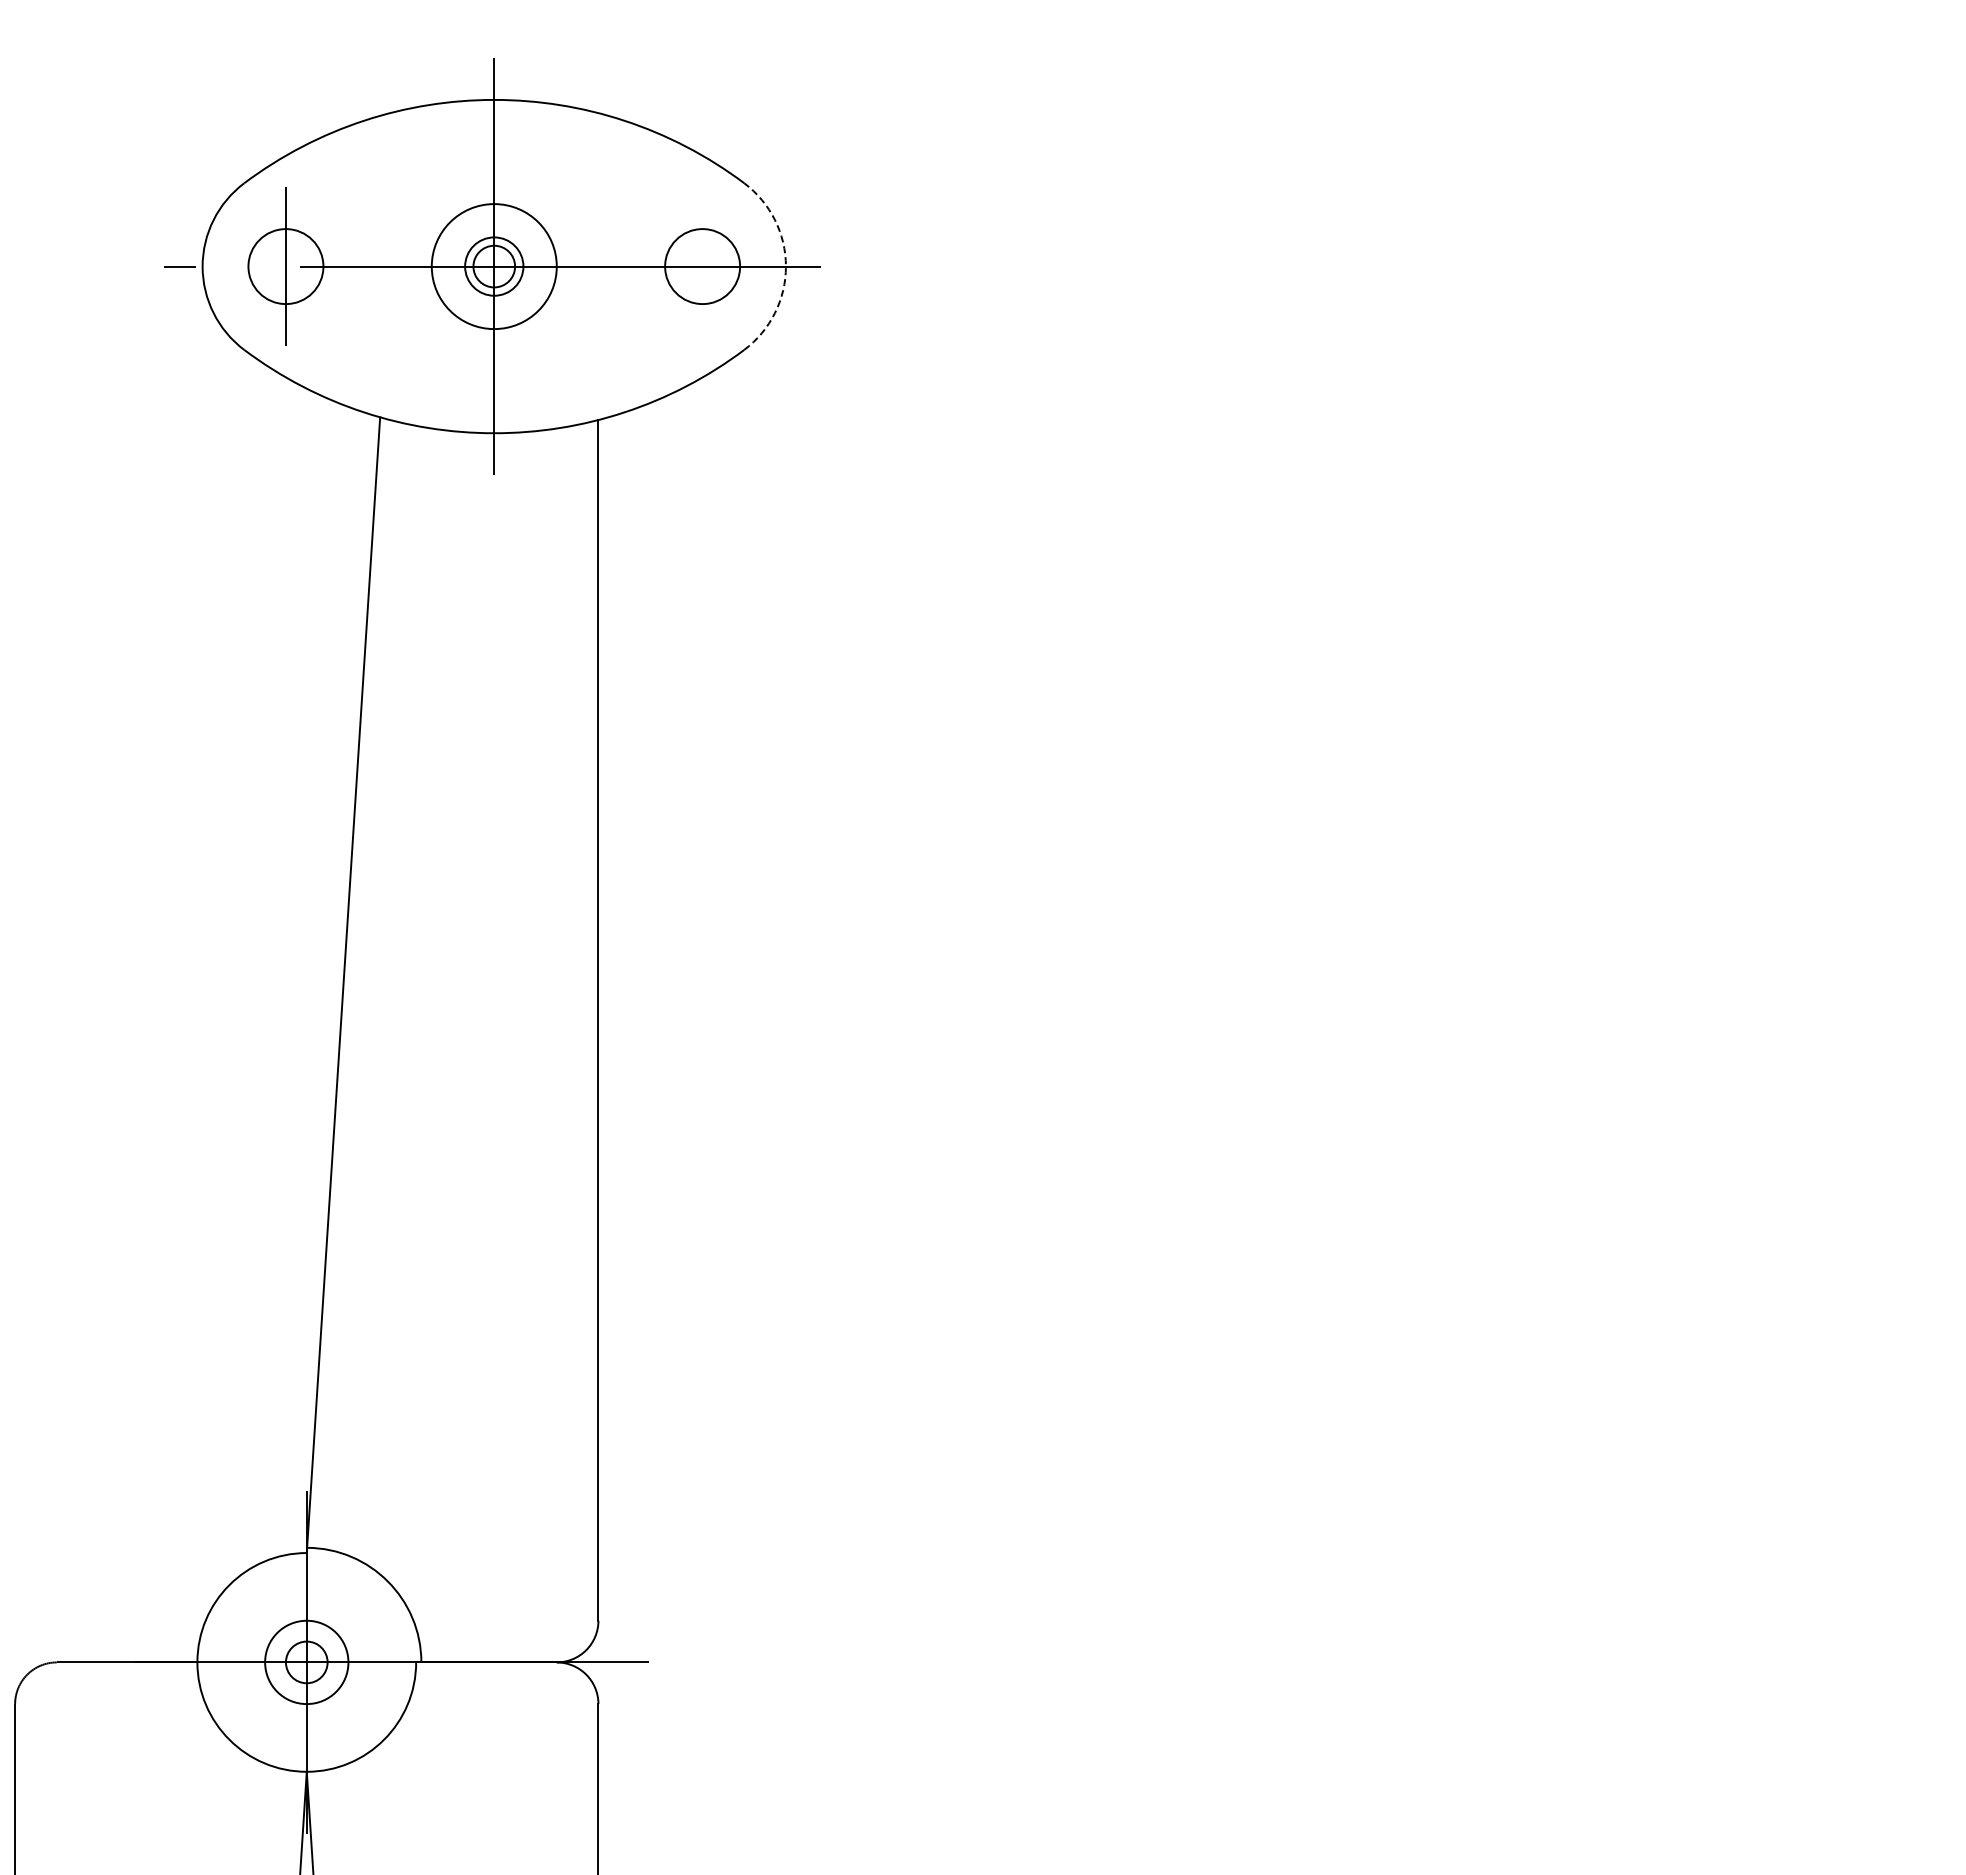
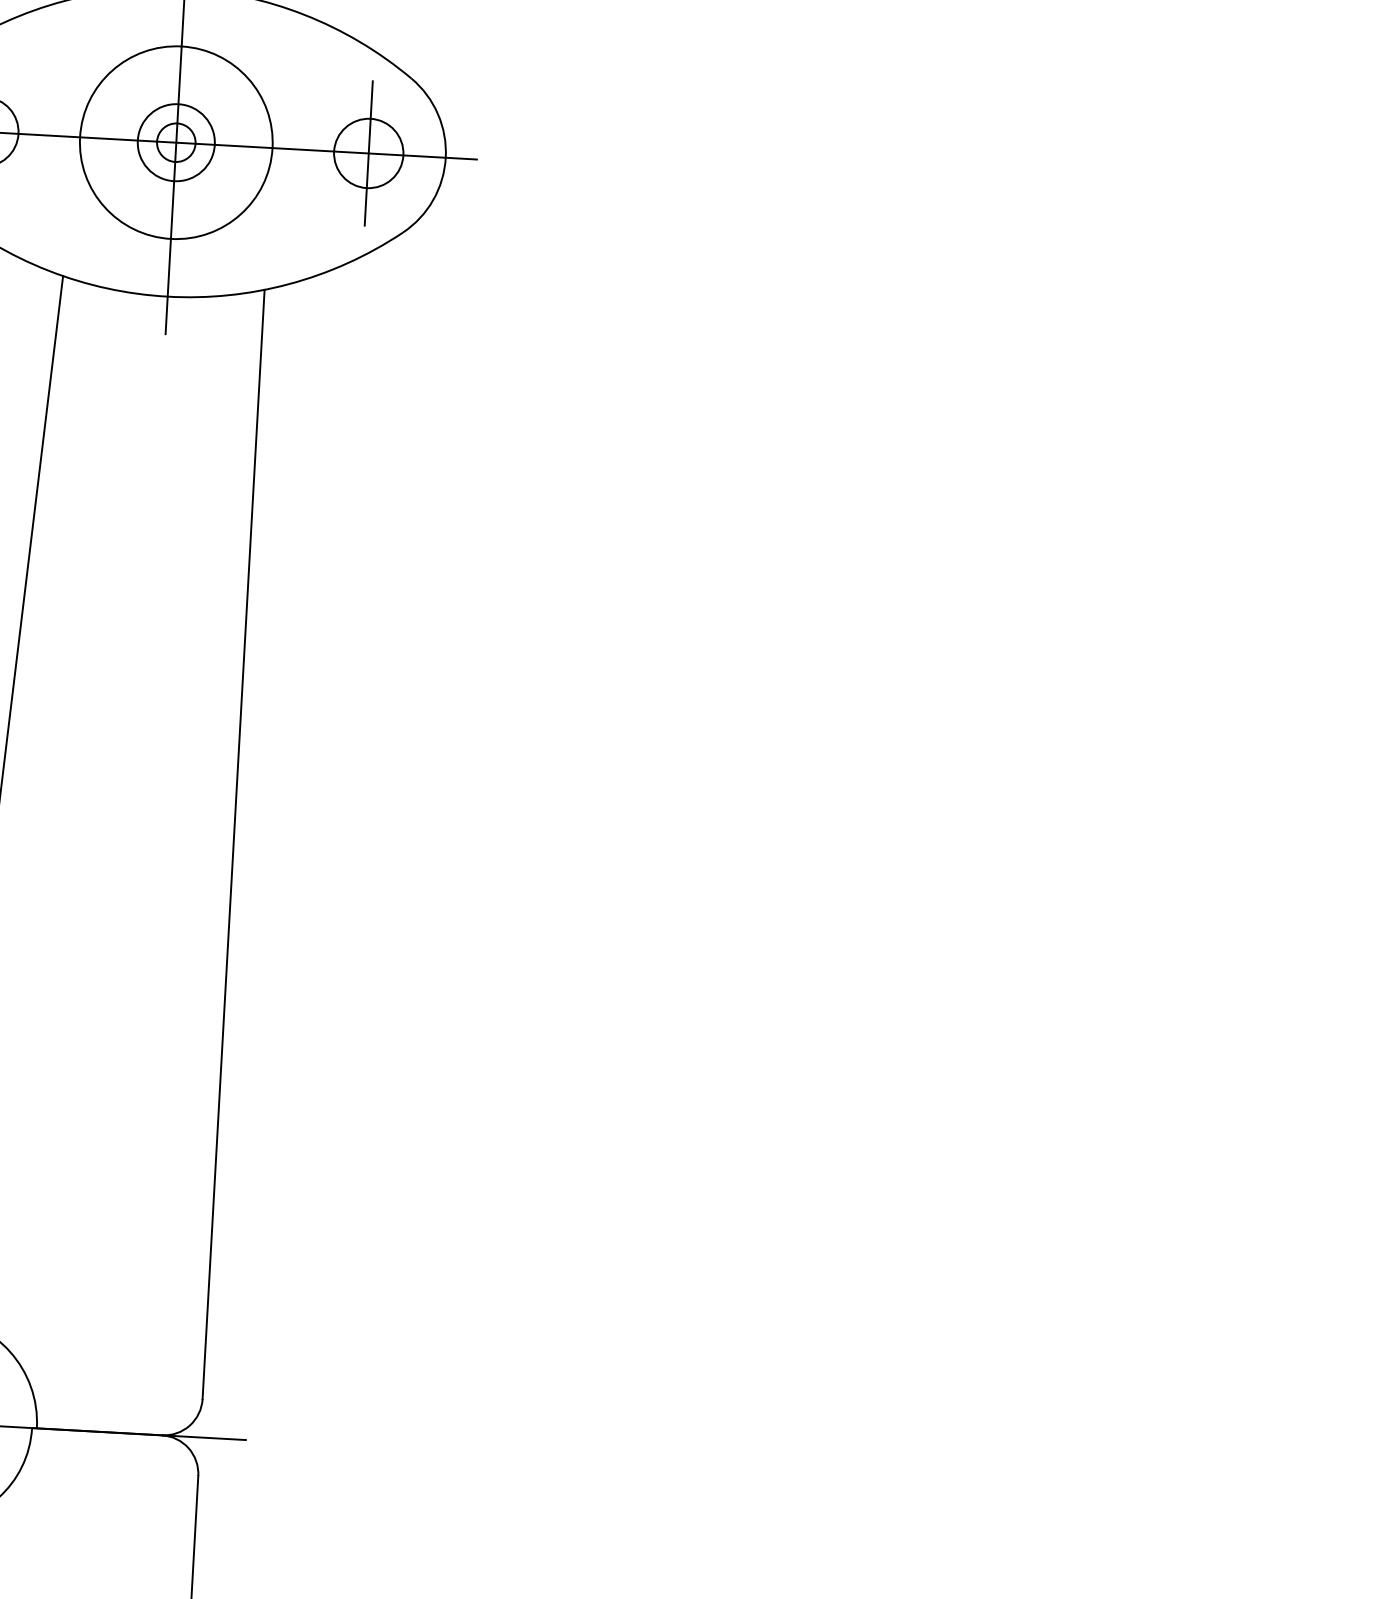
circle: (493, 266) -> (175, 142), size x1.43
circle: (494, 266) -> (176, 142), size x1.67
line: (702, 266) -> (368, 153), added
arc: (785, 266) -> (445, 157), dashed -> solid

